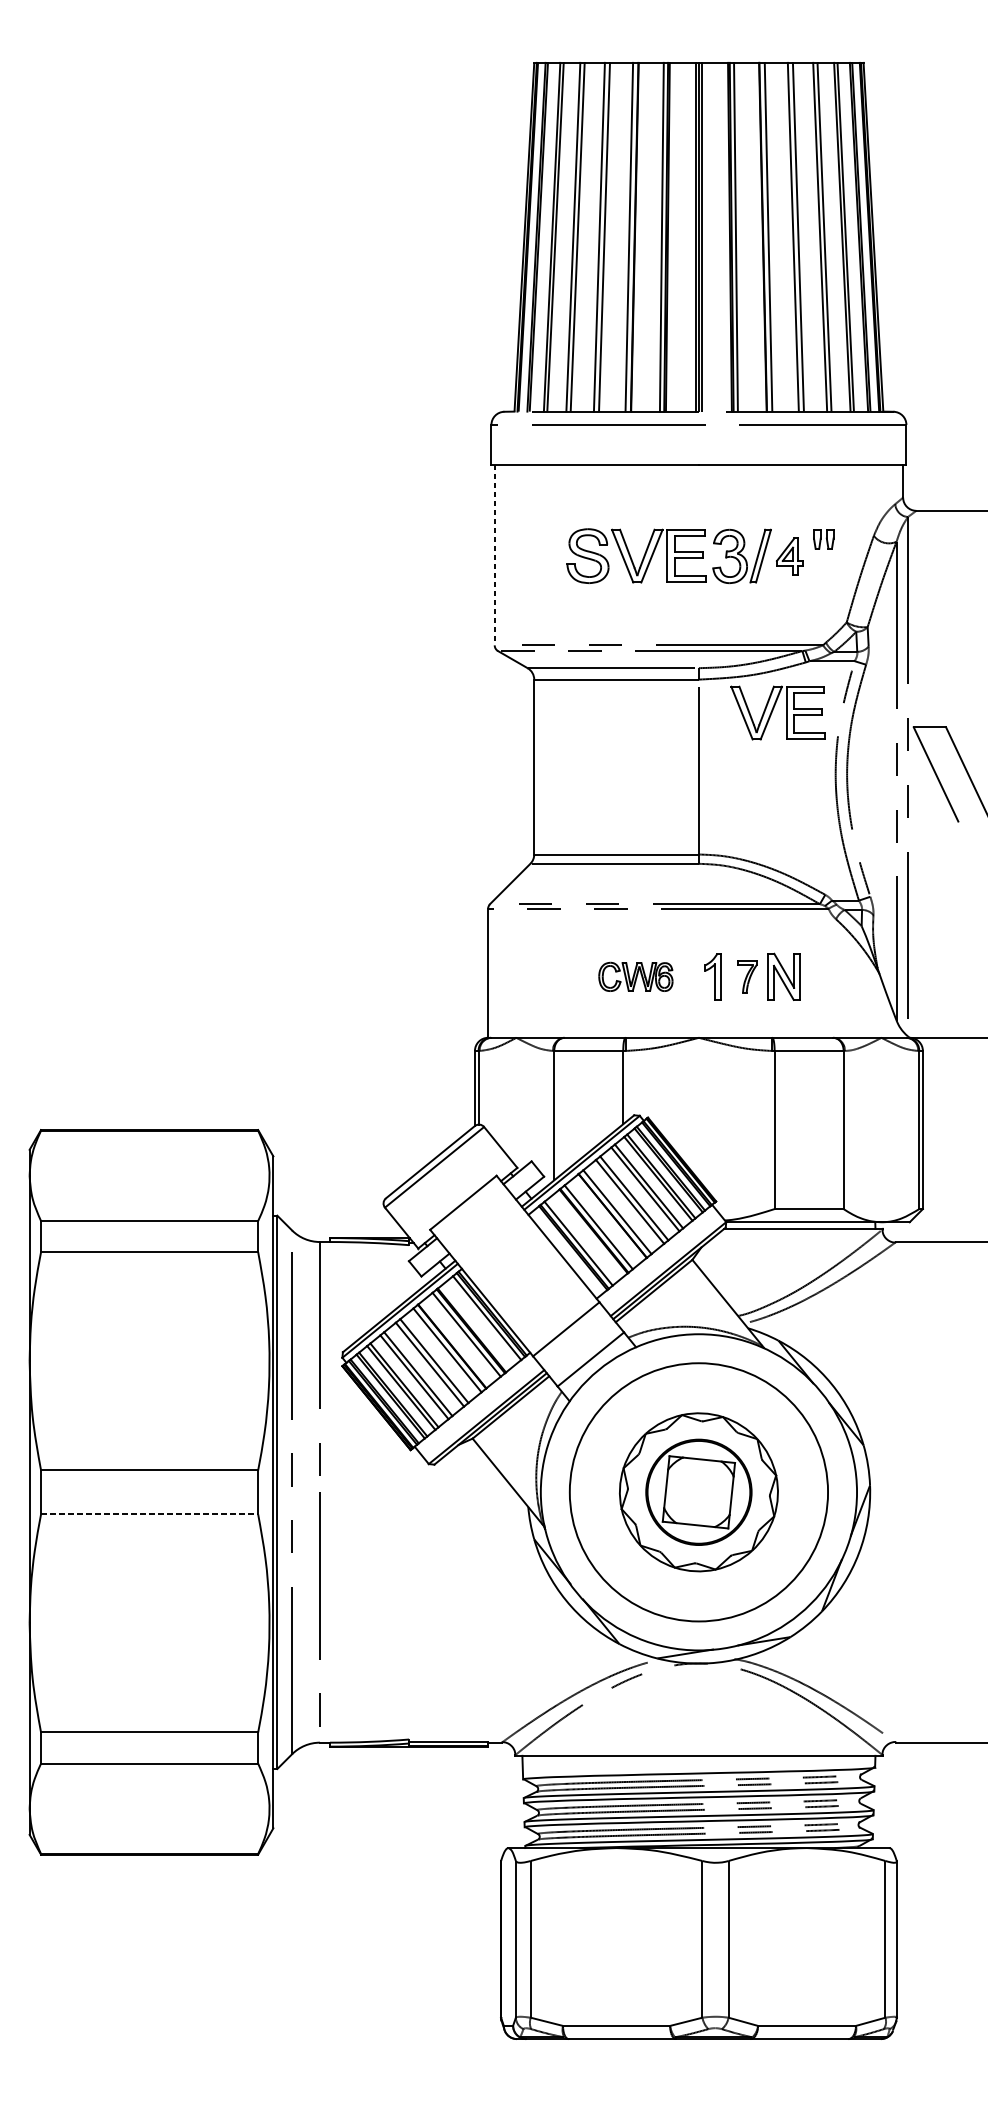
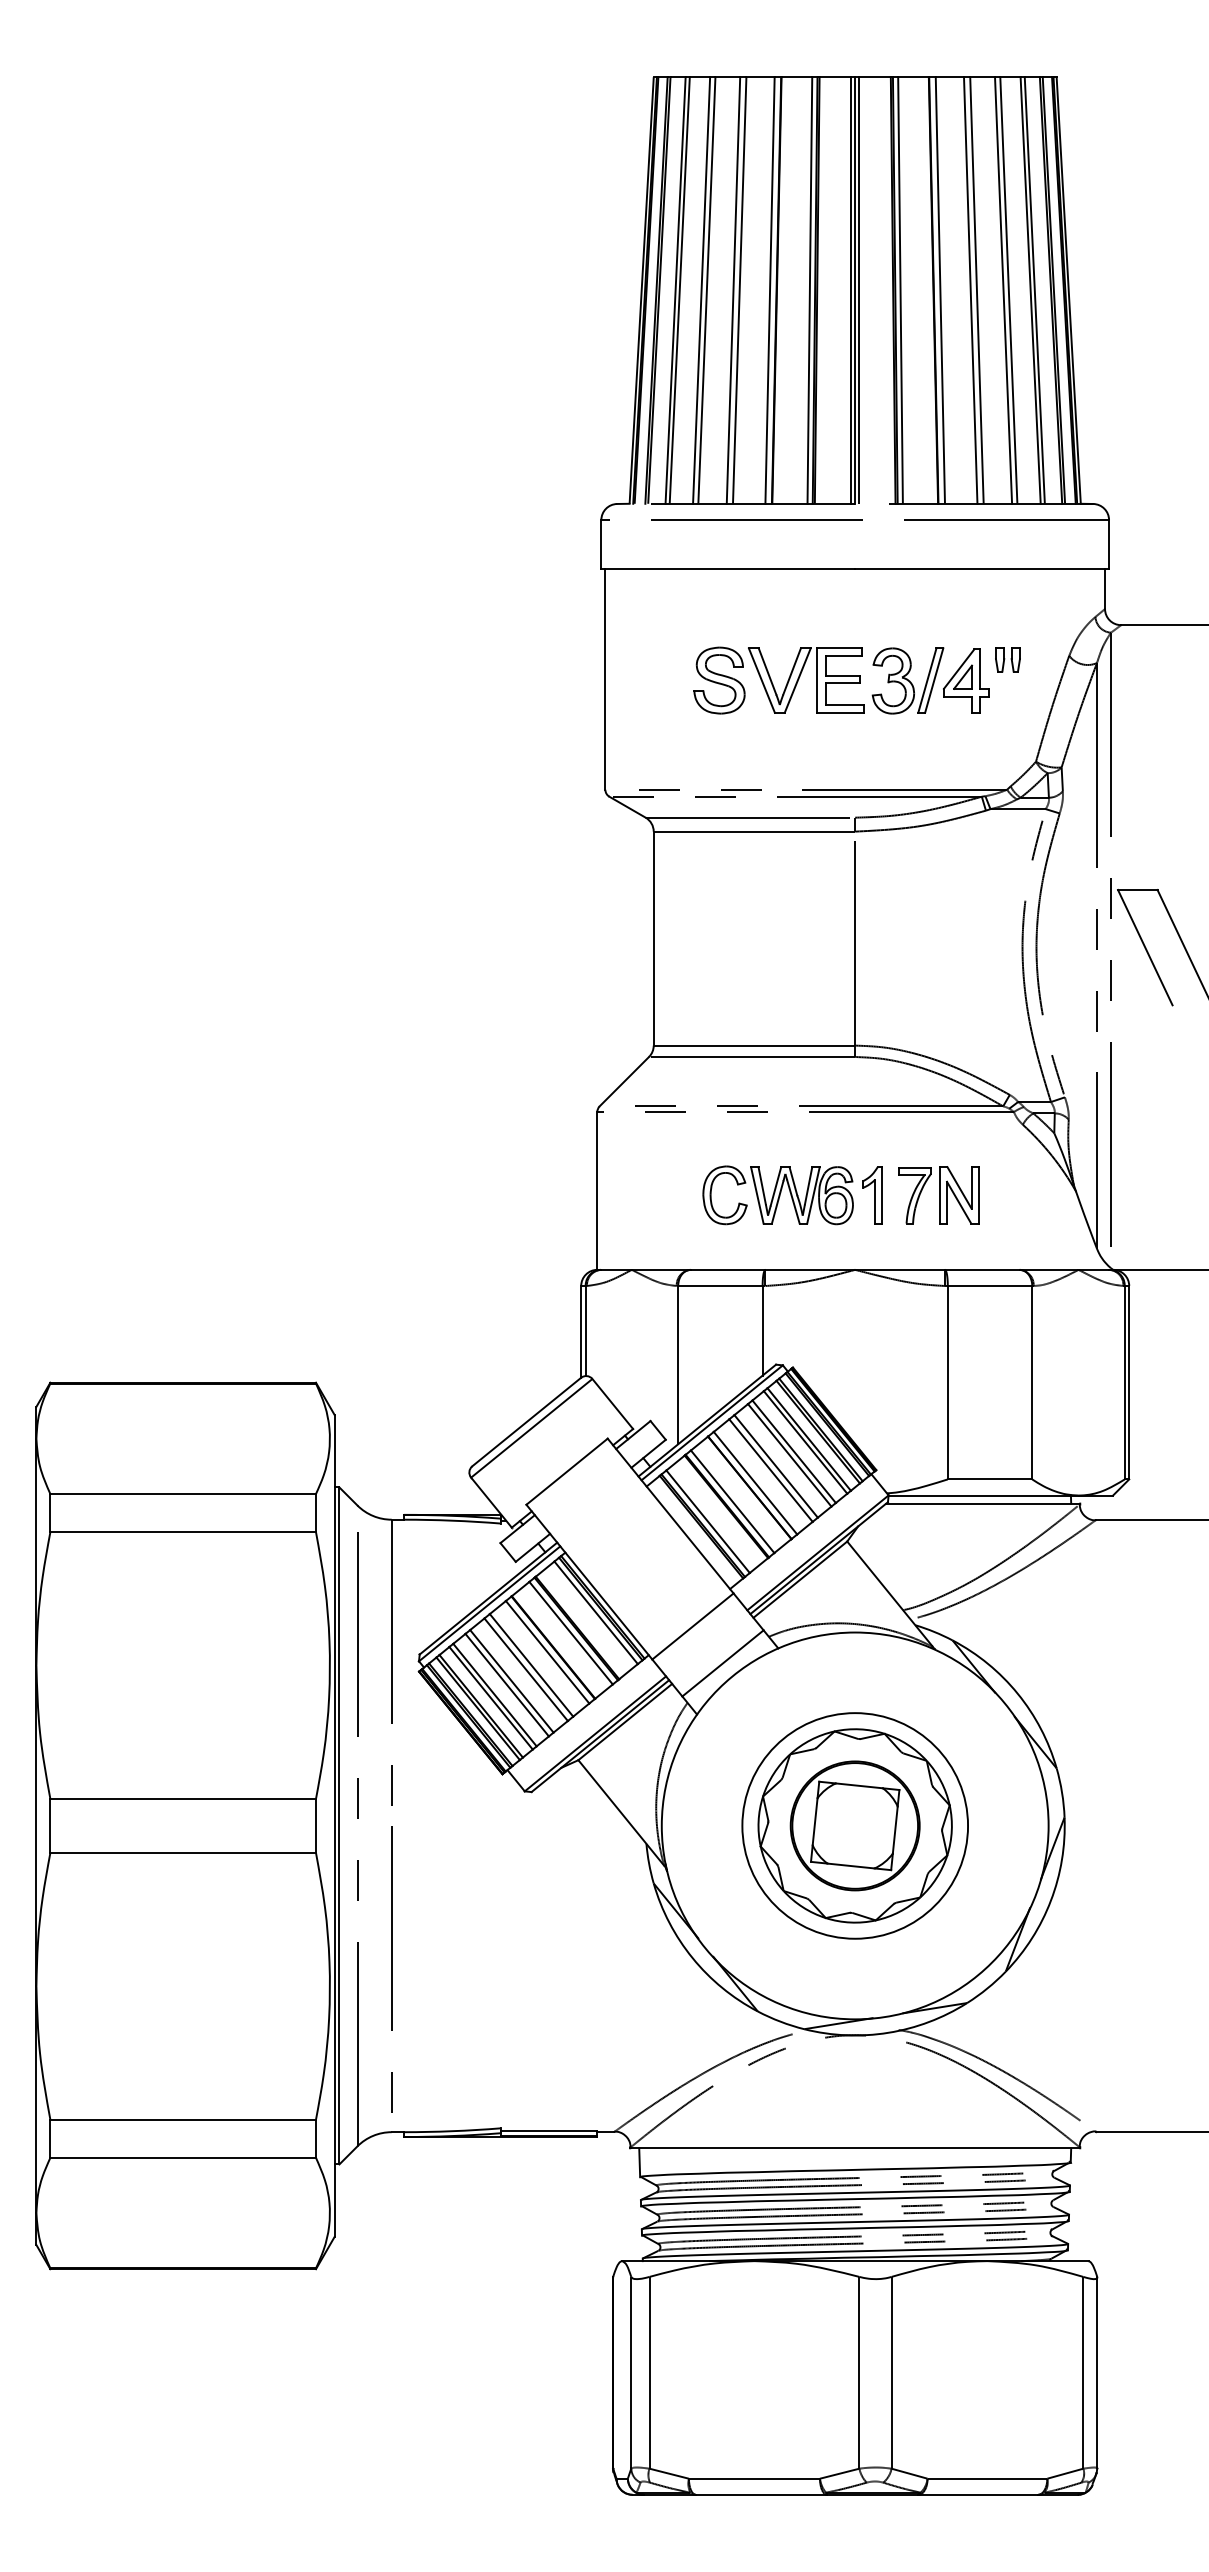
line: (494, 555) -> (605, 679), dashed -> solid
part: (789, 556) -> (966, 680), size x1.43
part: (772, 712) -> (945, 871), removed
part: (635, 977) -> (777, 1195), size x1.67
part: (747, 977) -> (914, 1195), size x1.43
circle: (699, 1491) -> (855, 1825), size x0.71
line: (149, 1514) -> (183, 1852), dashed -> solid

